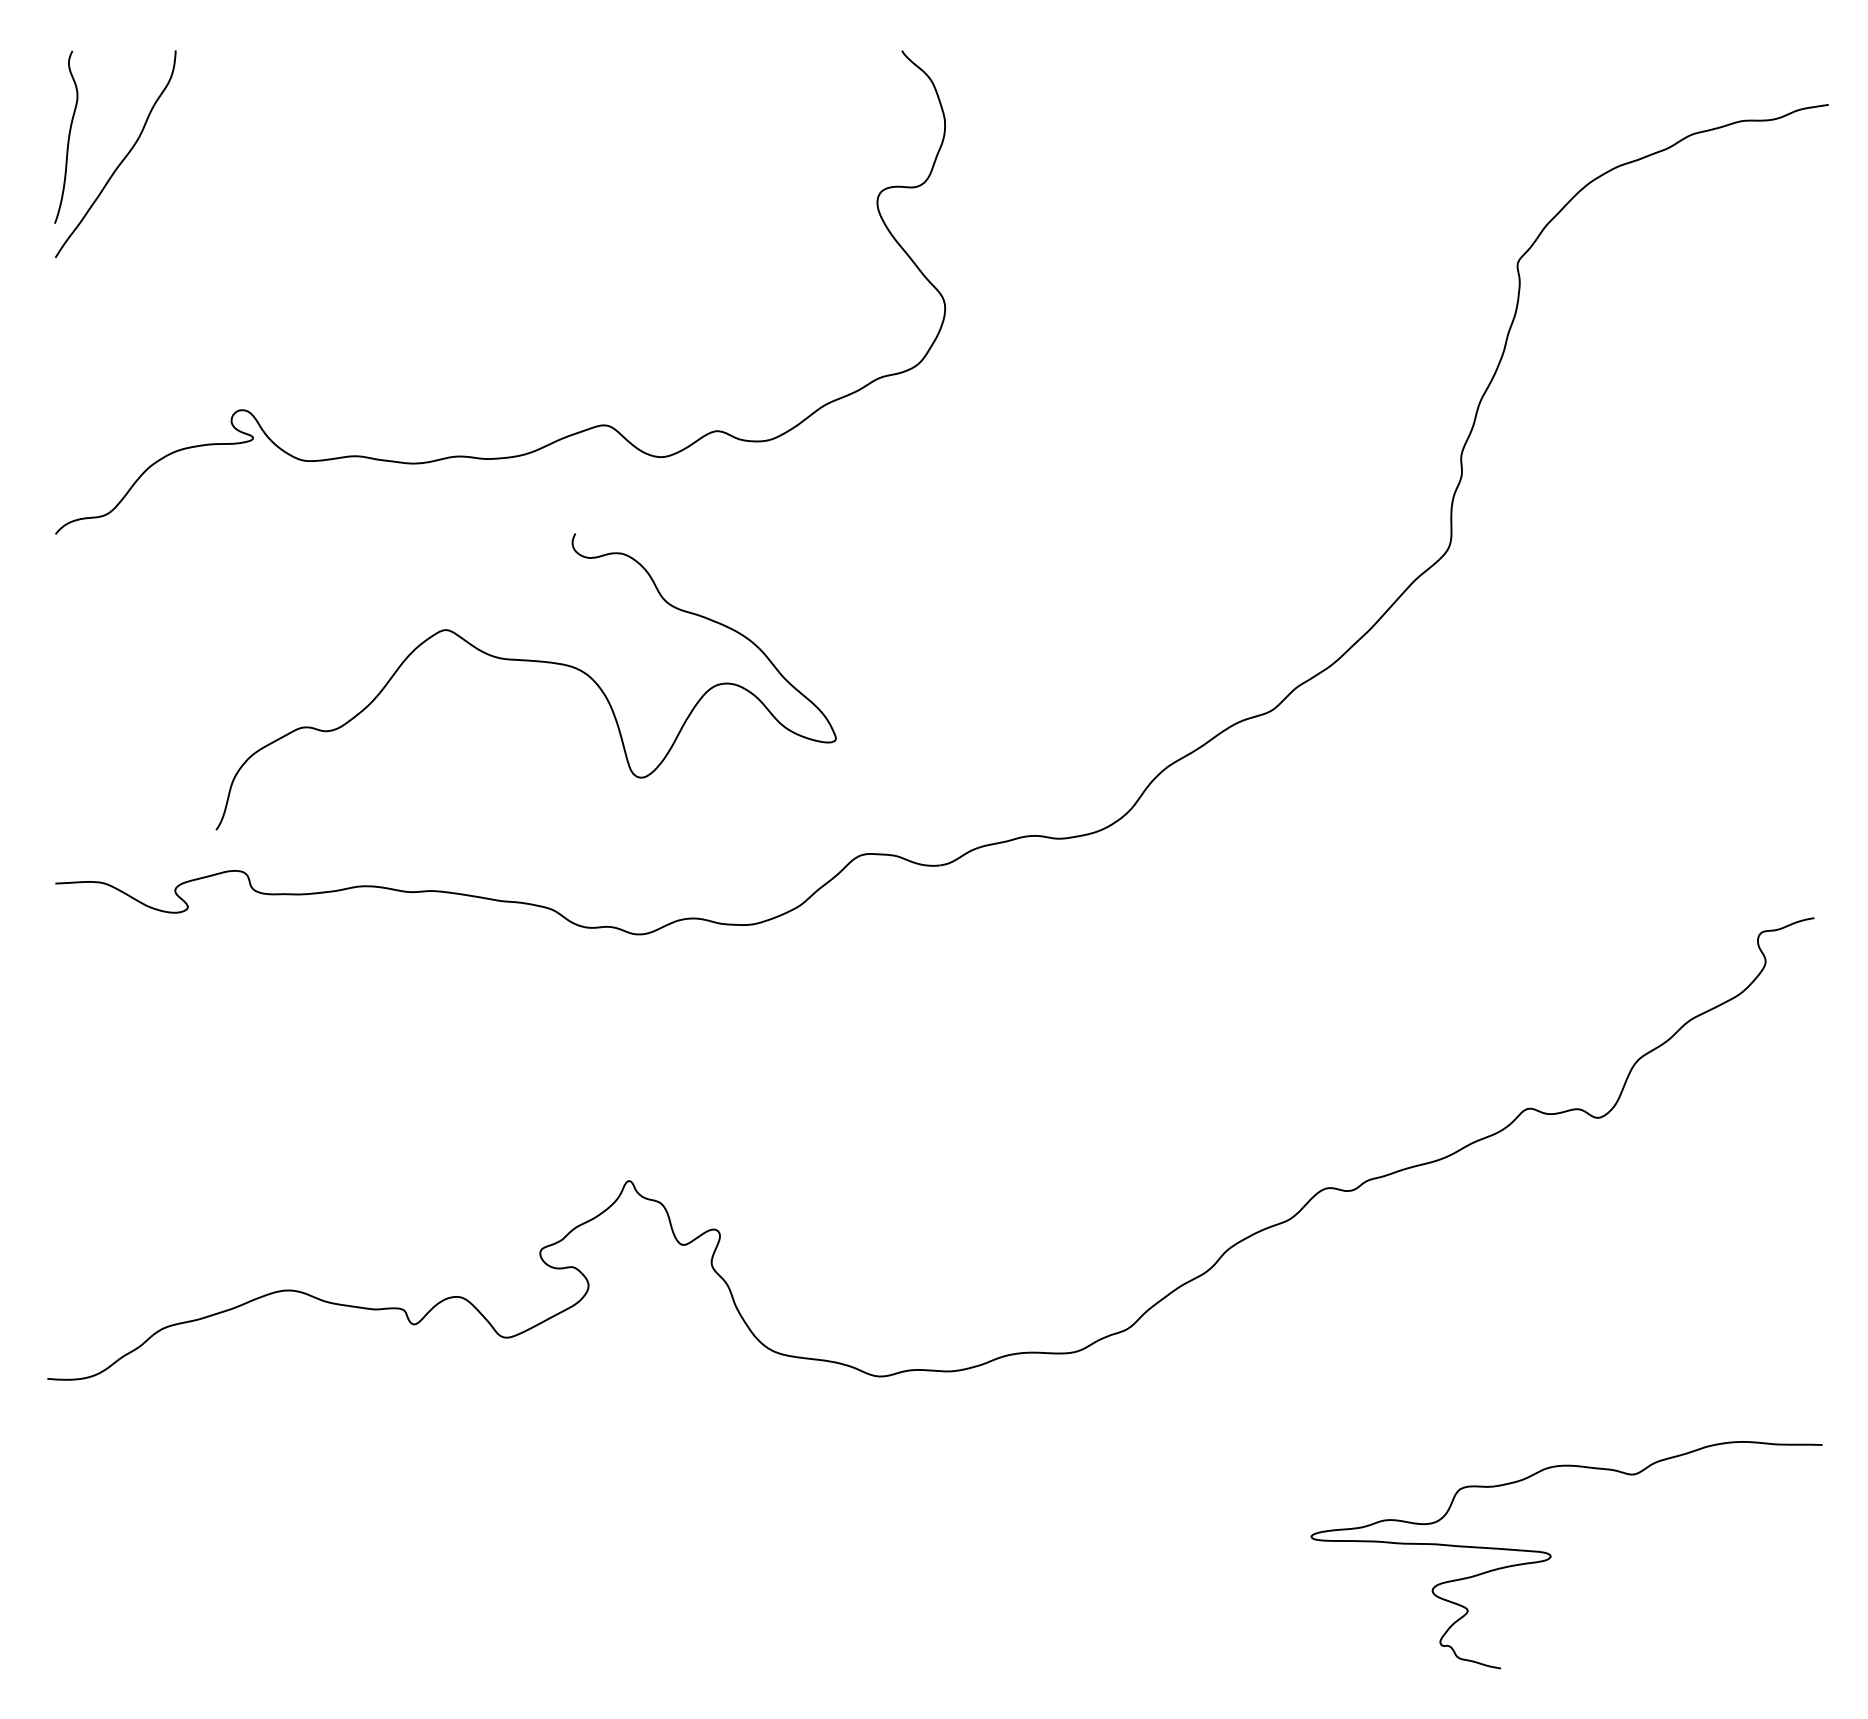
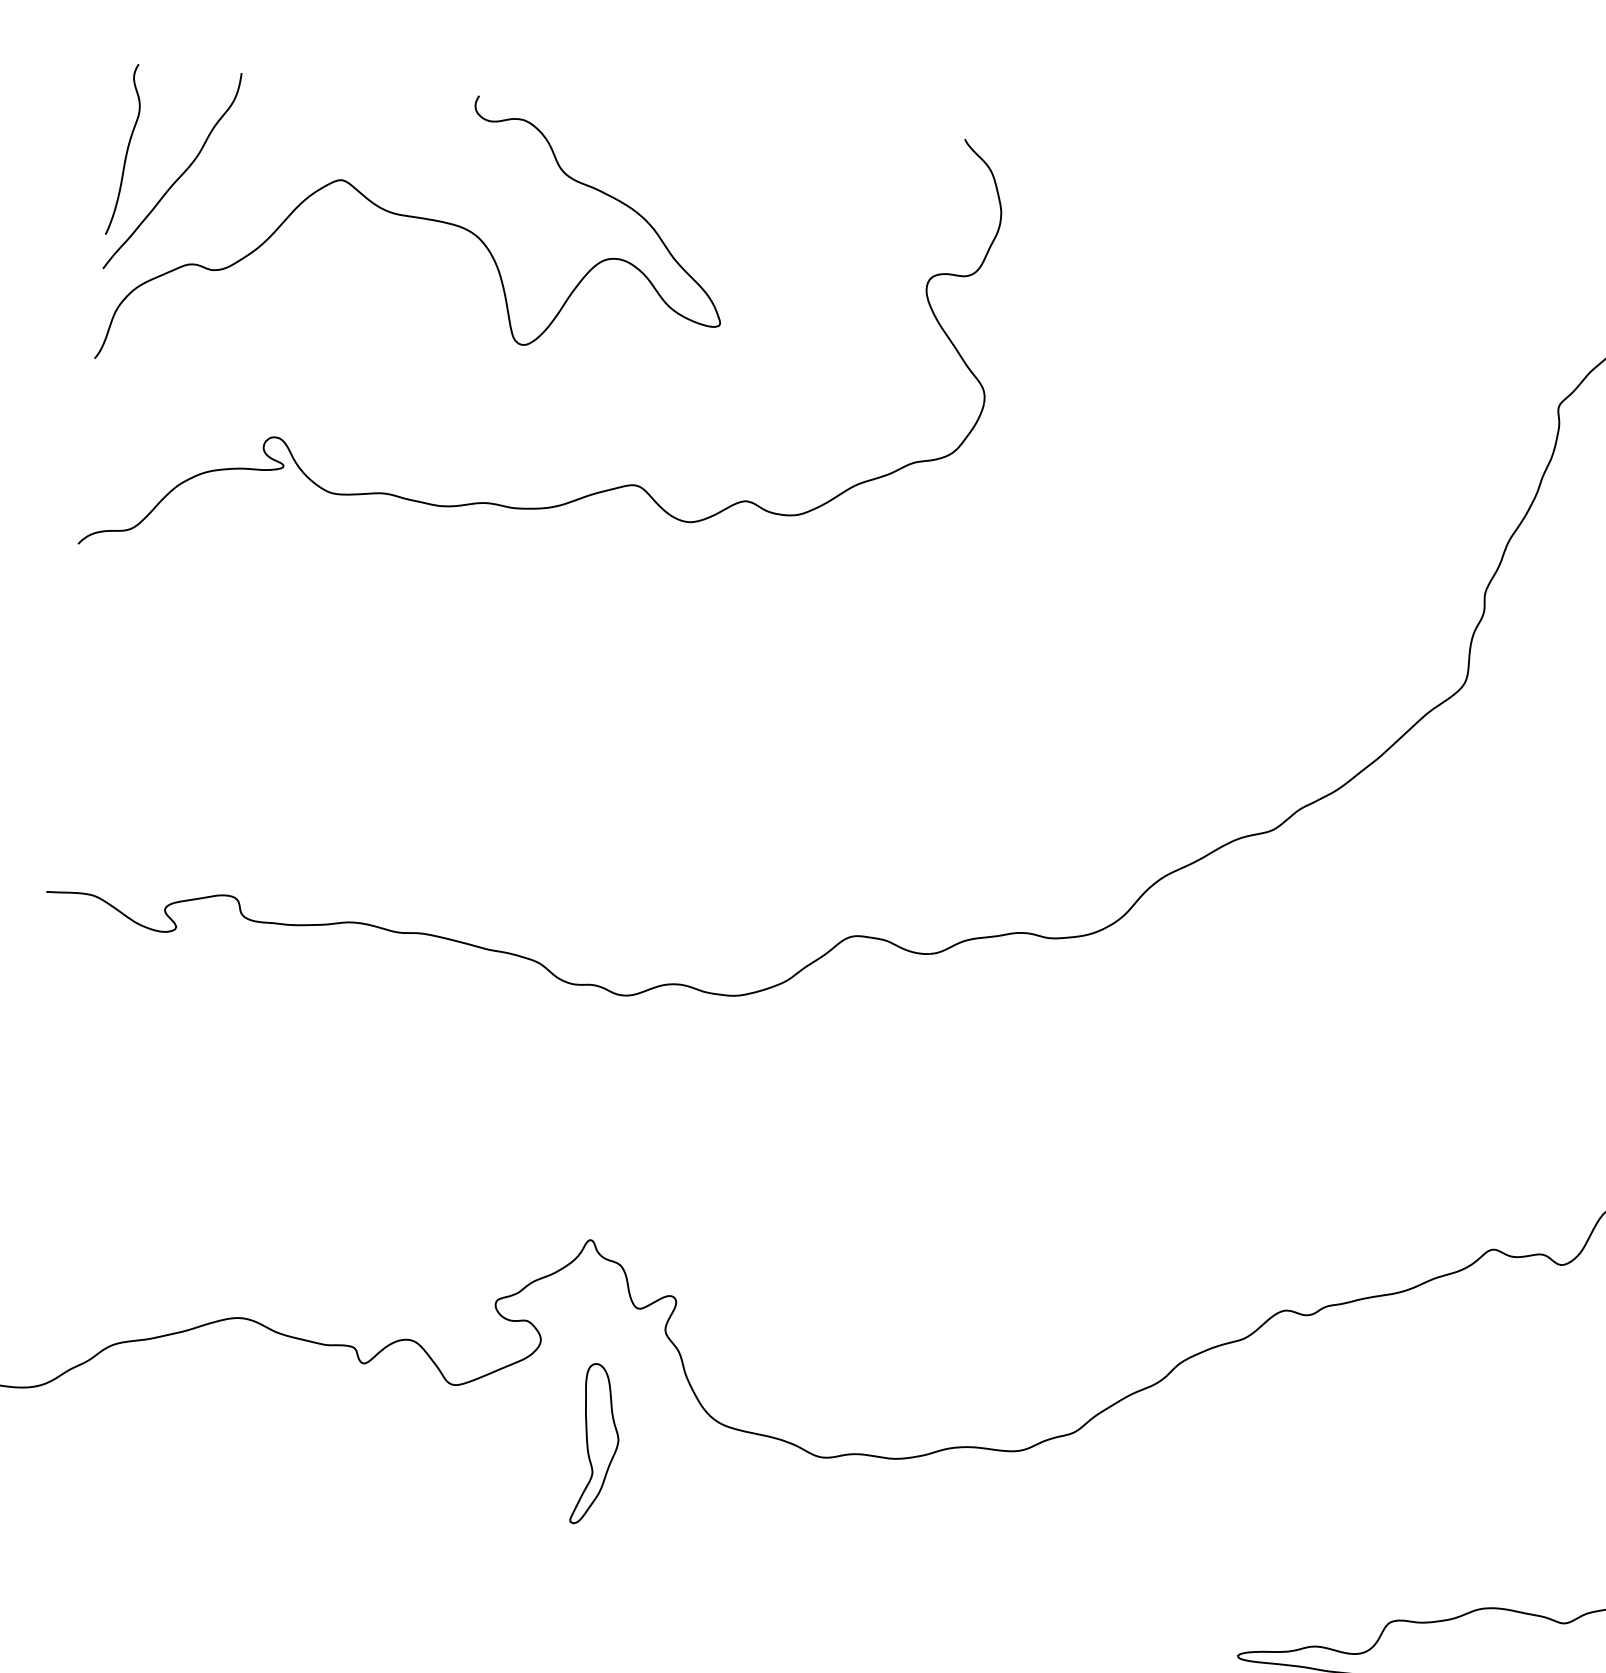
curve: (525, 661) -> (417, 218), moved
part: (654, 1384) -> (597, 1445), added

